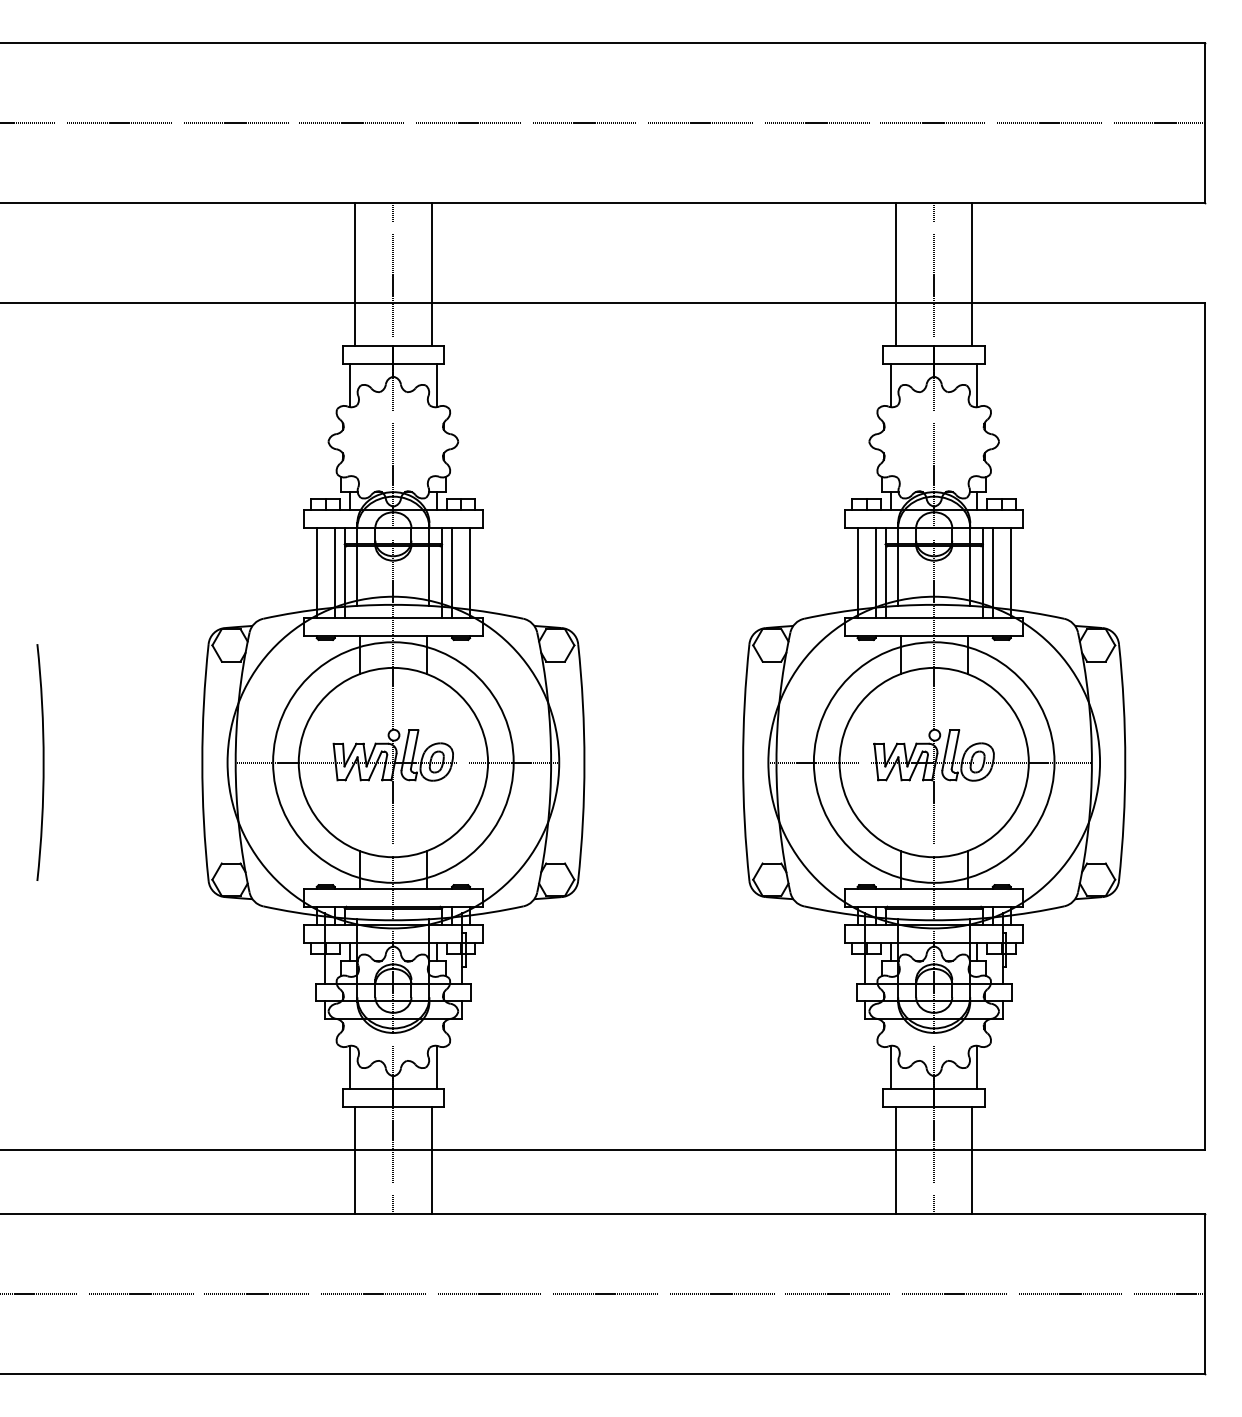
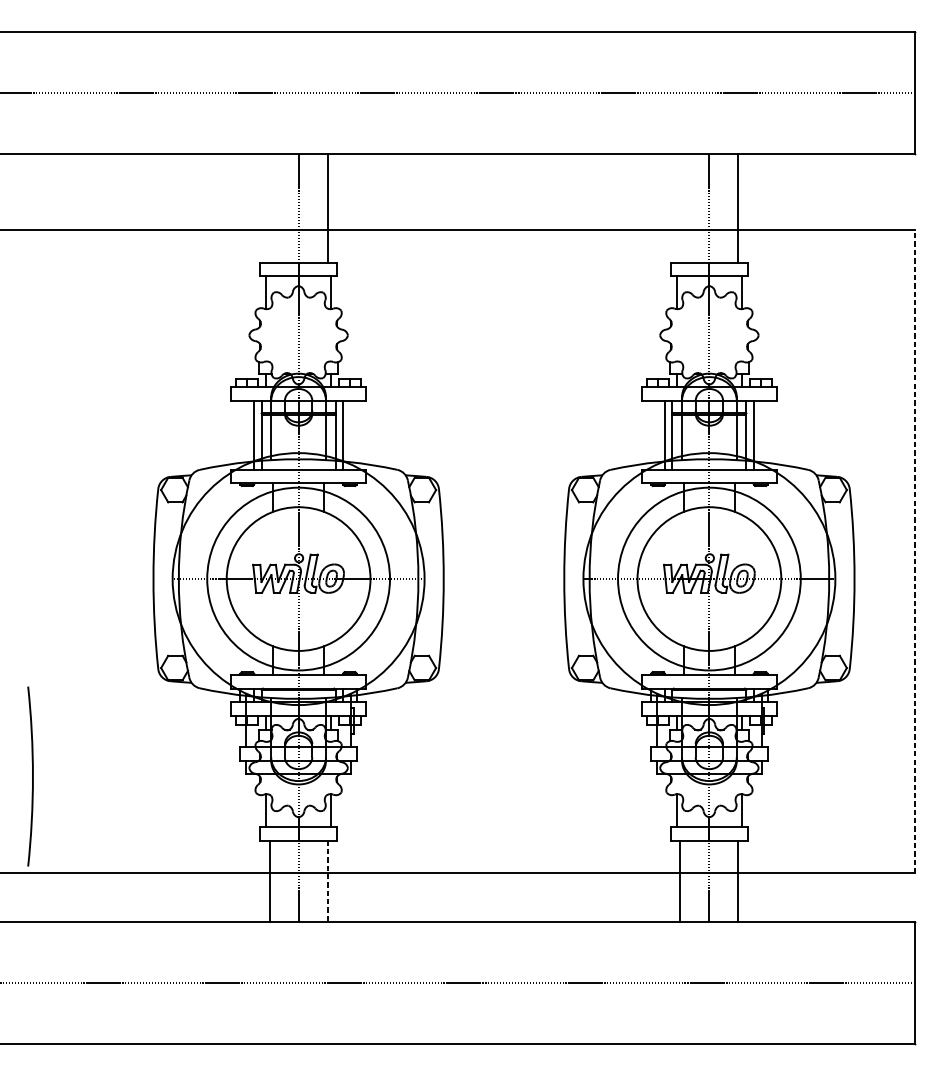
line: (355, 274) -> (269, 208), removed
line: (895, 274) -> (680, 208), removed
line: (316, 573) -> (240, 435), removed
line: (470, 573) -> (357, 435), removed
line: (857, 573) -> (651, 435), removed
line: (1010, 573) -> (767, 435), removed
line: (1204, 726) -> (914, 551), solid -> dashed
arc: (42, 762) -> (32, 776), moved
line: (431, 1160) -> (327, 881), solid -> dashed

